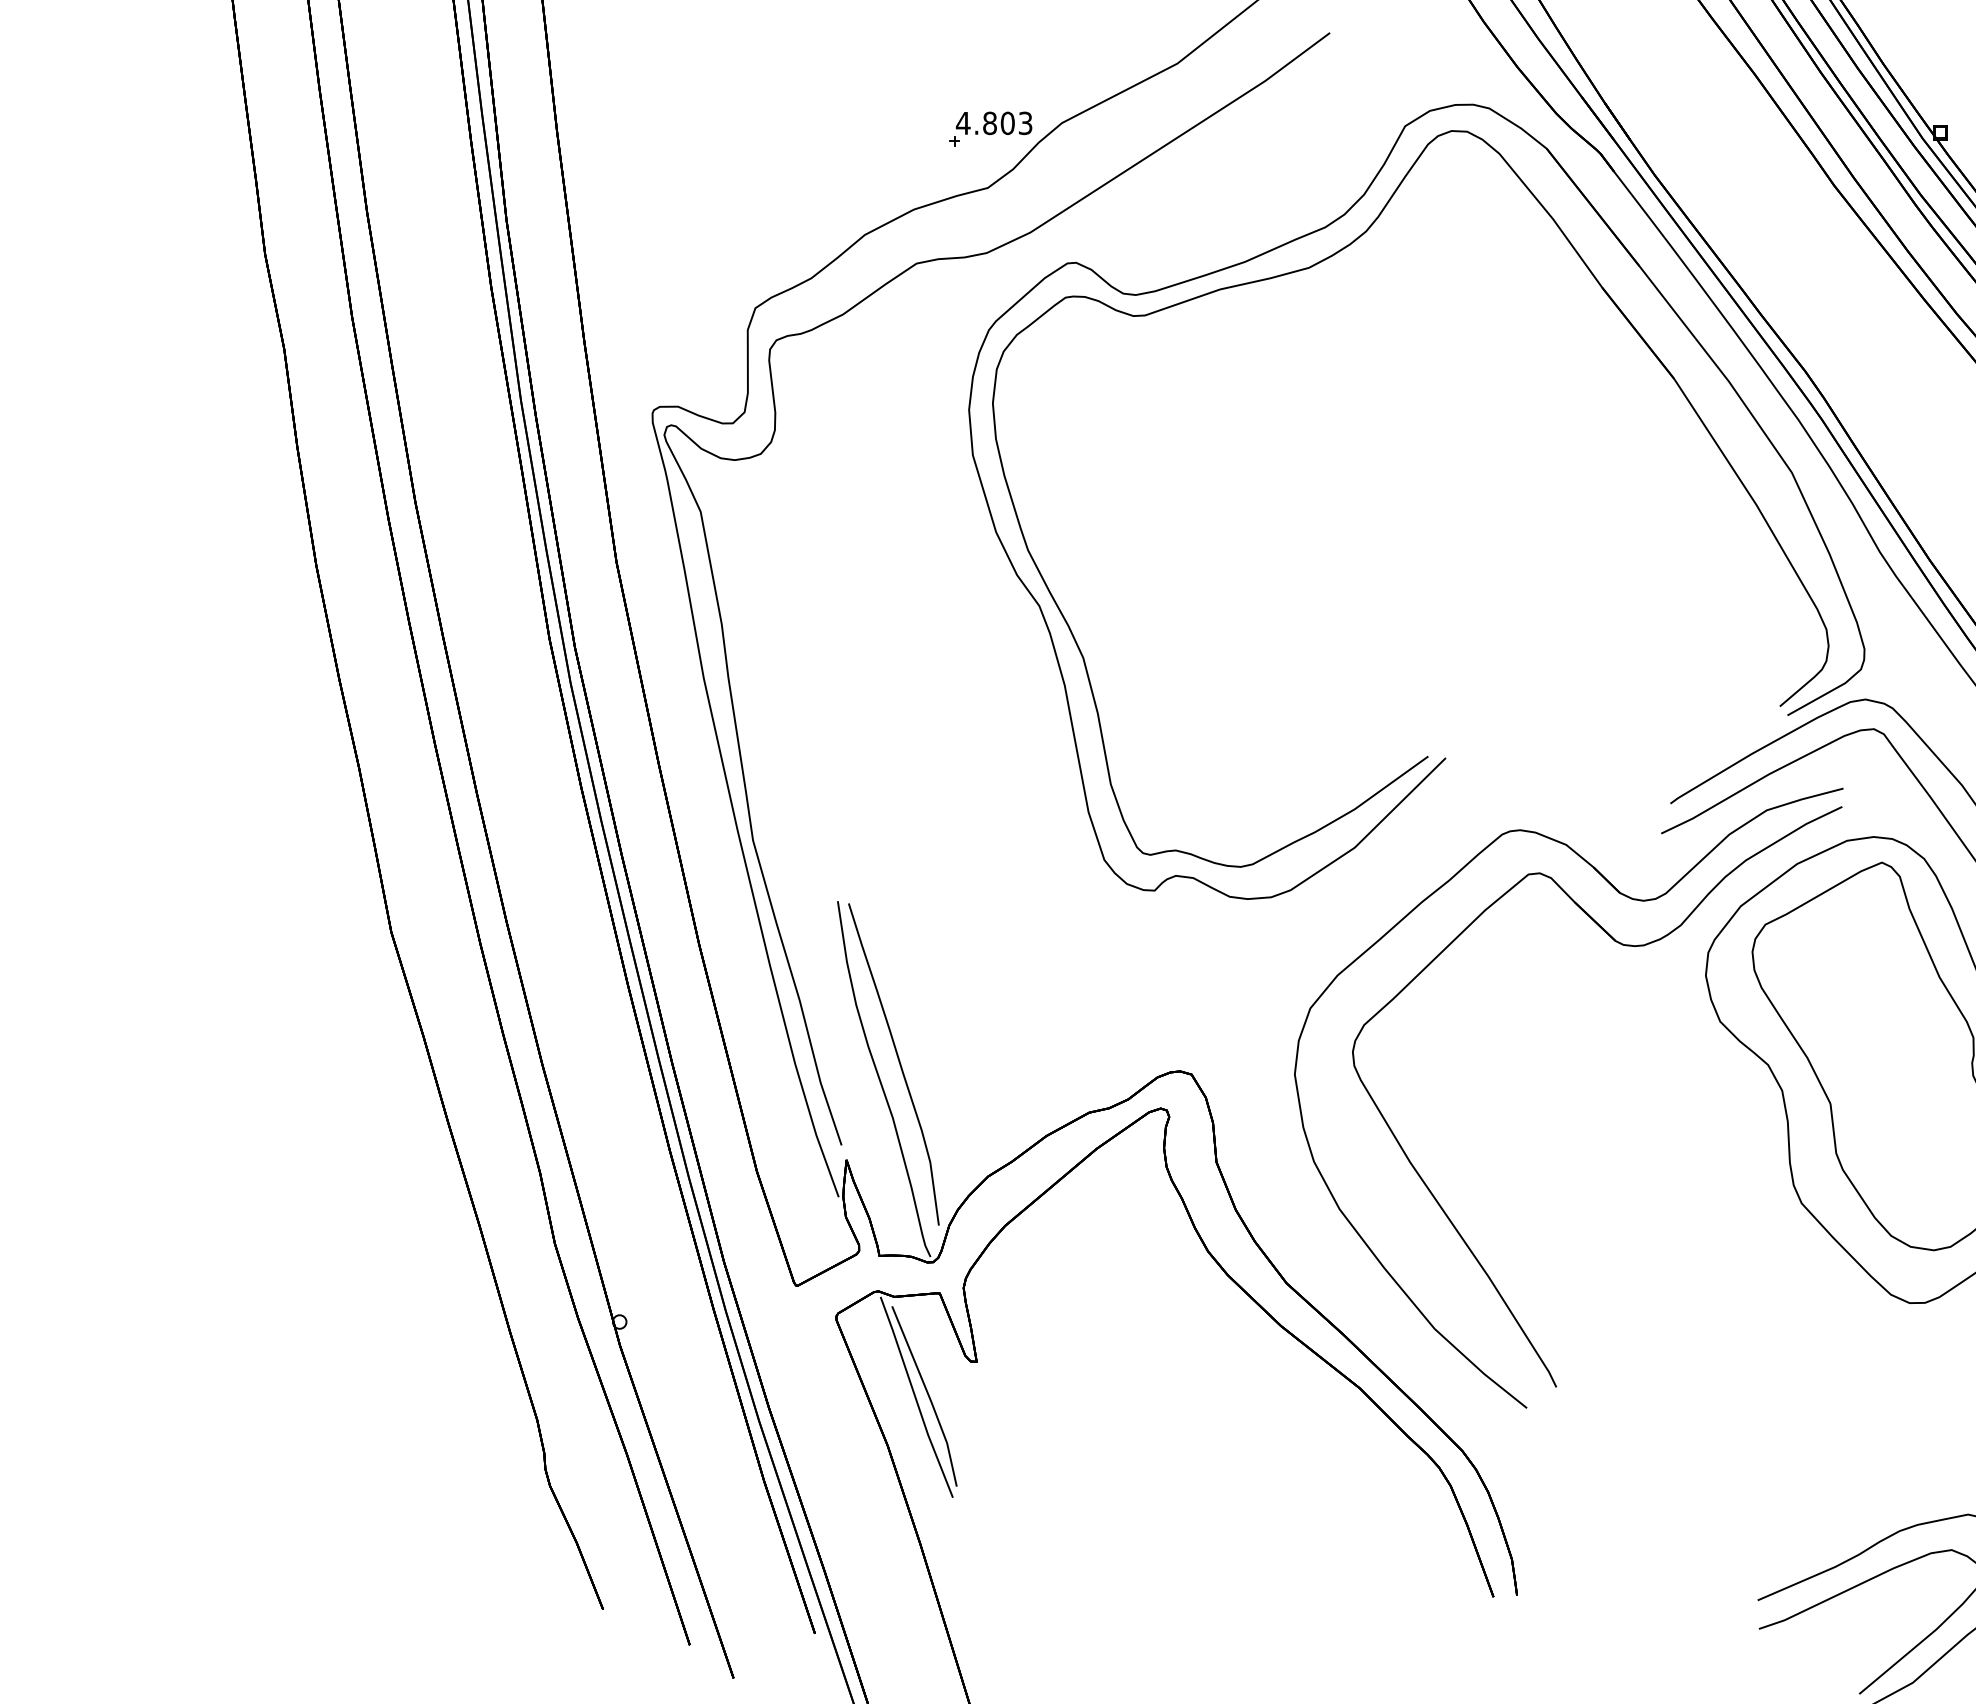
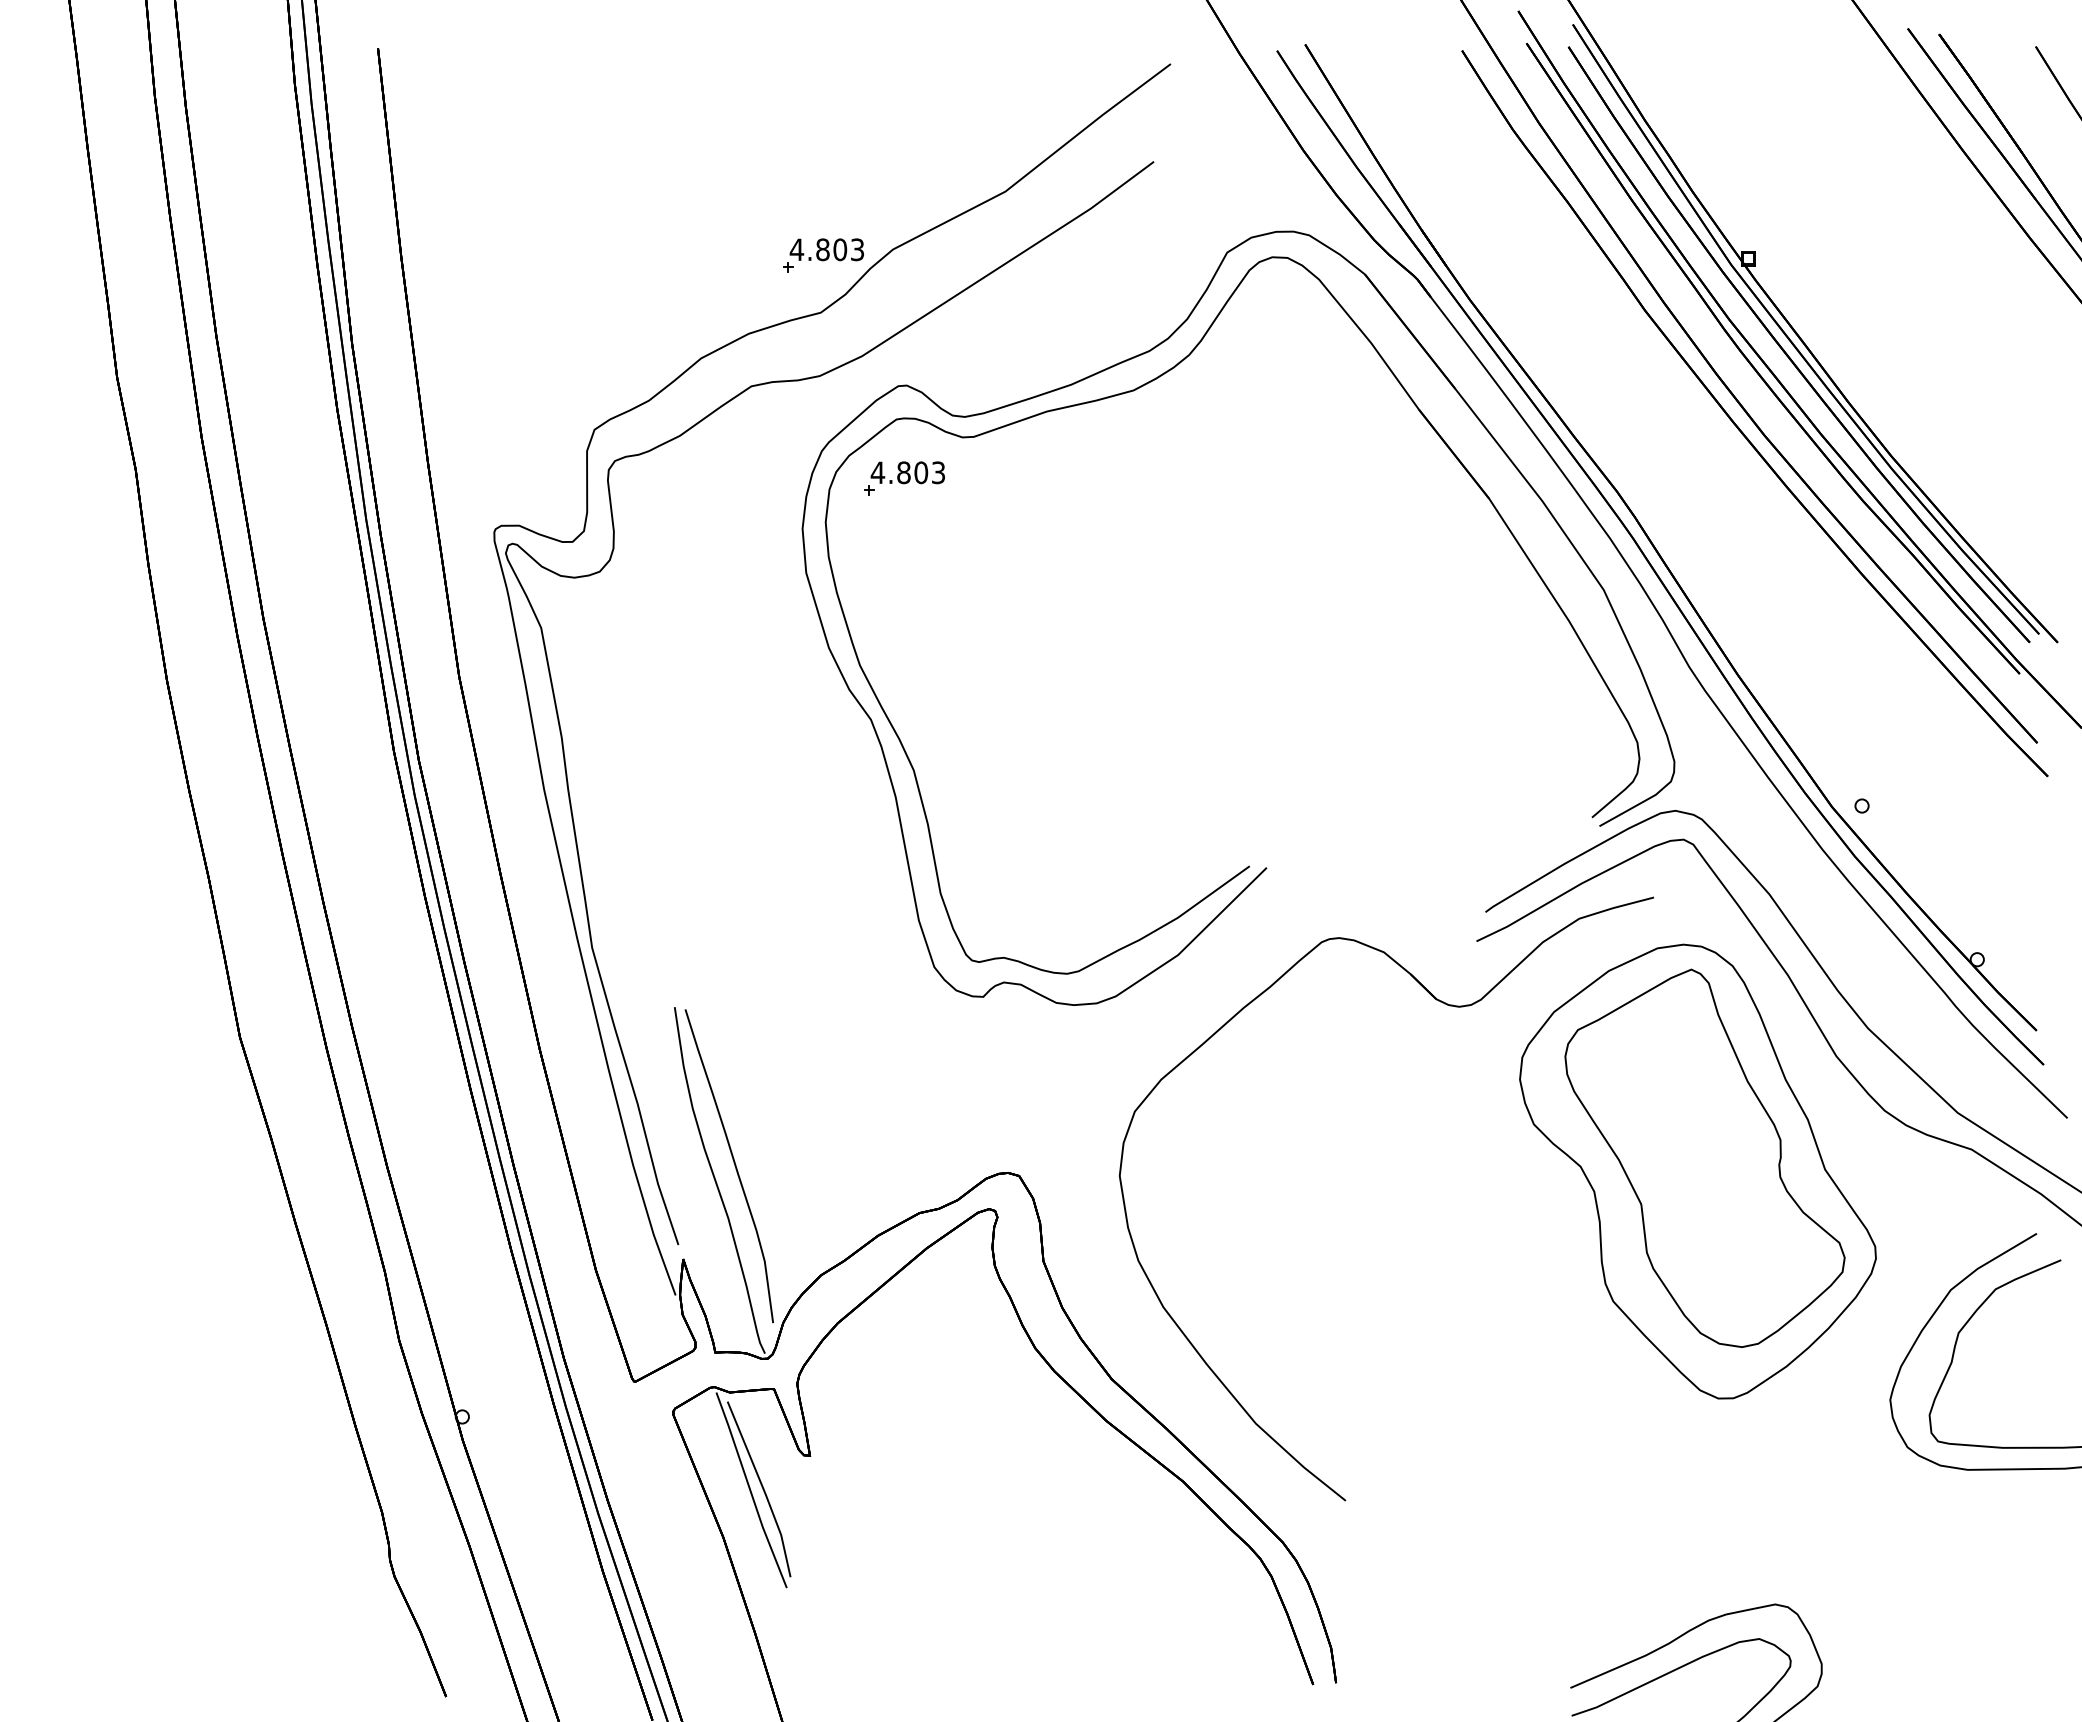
part: (1073, 358) -> (904, 478), added
part: (1627, 946) -> (1443, 1051), removed

